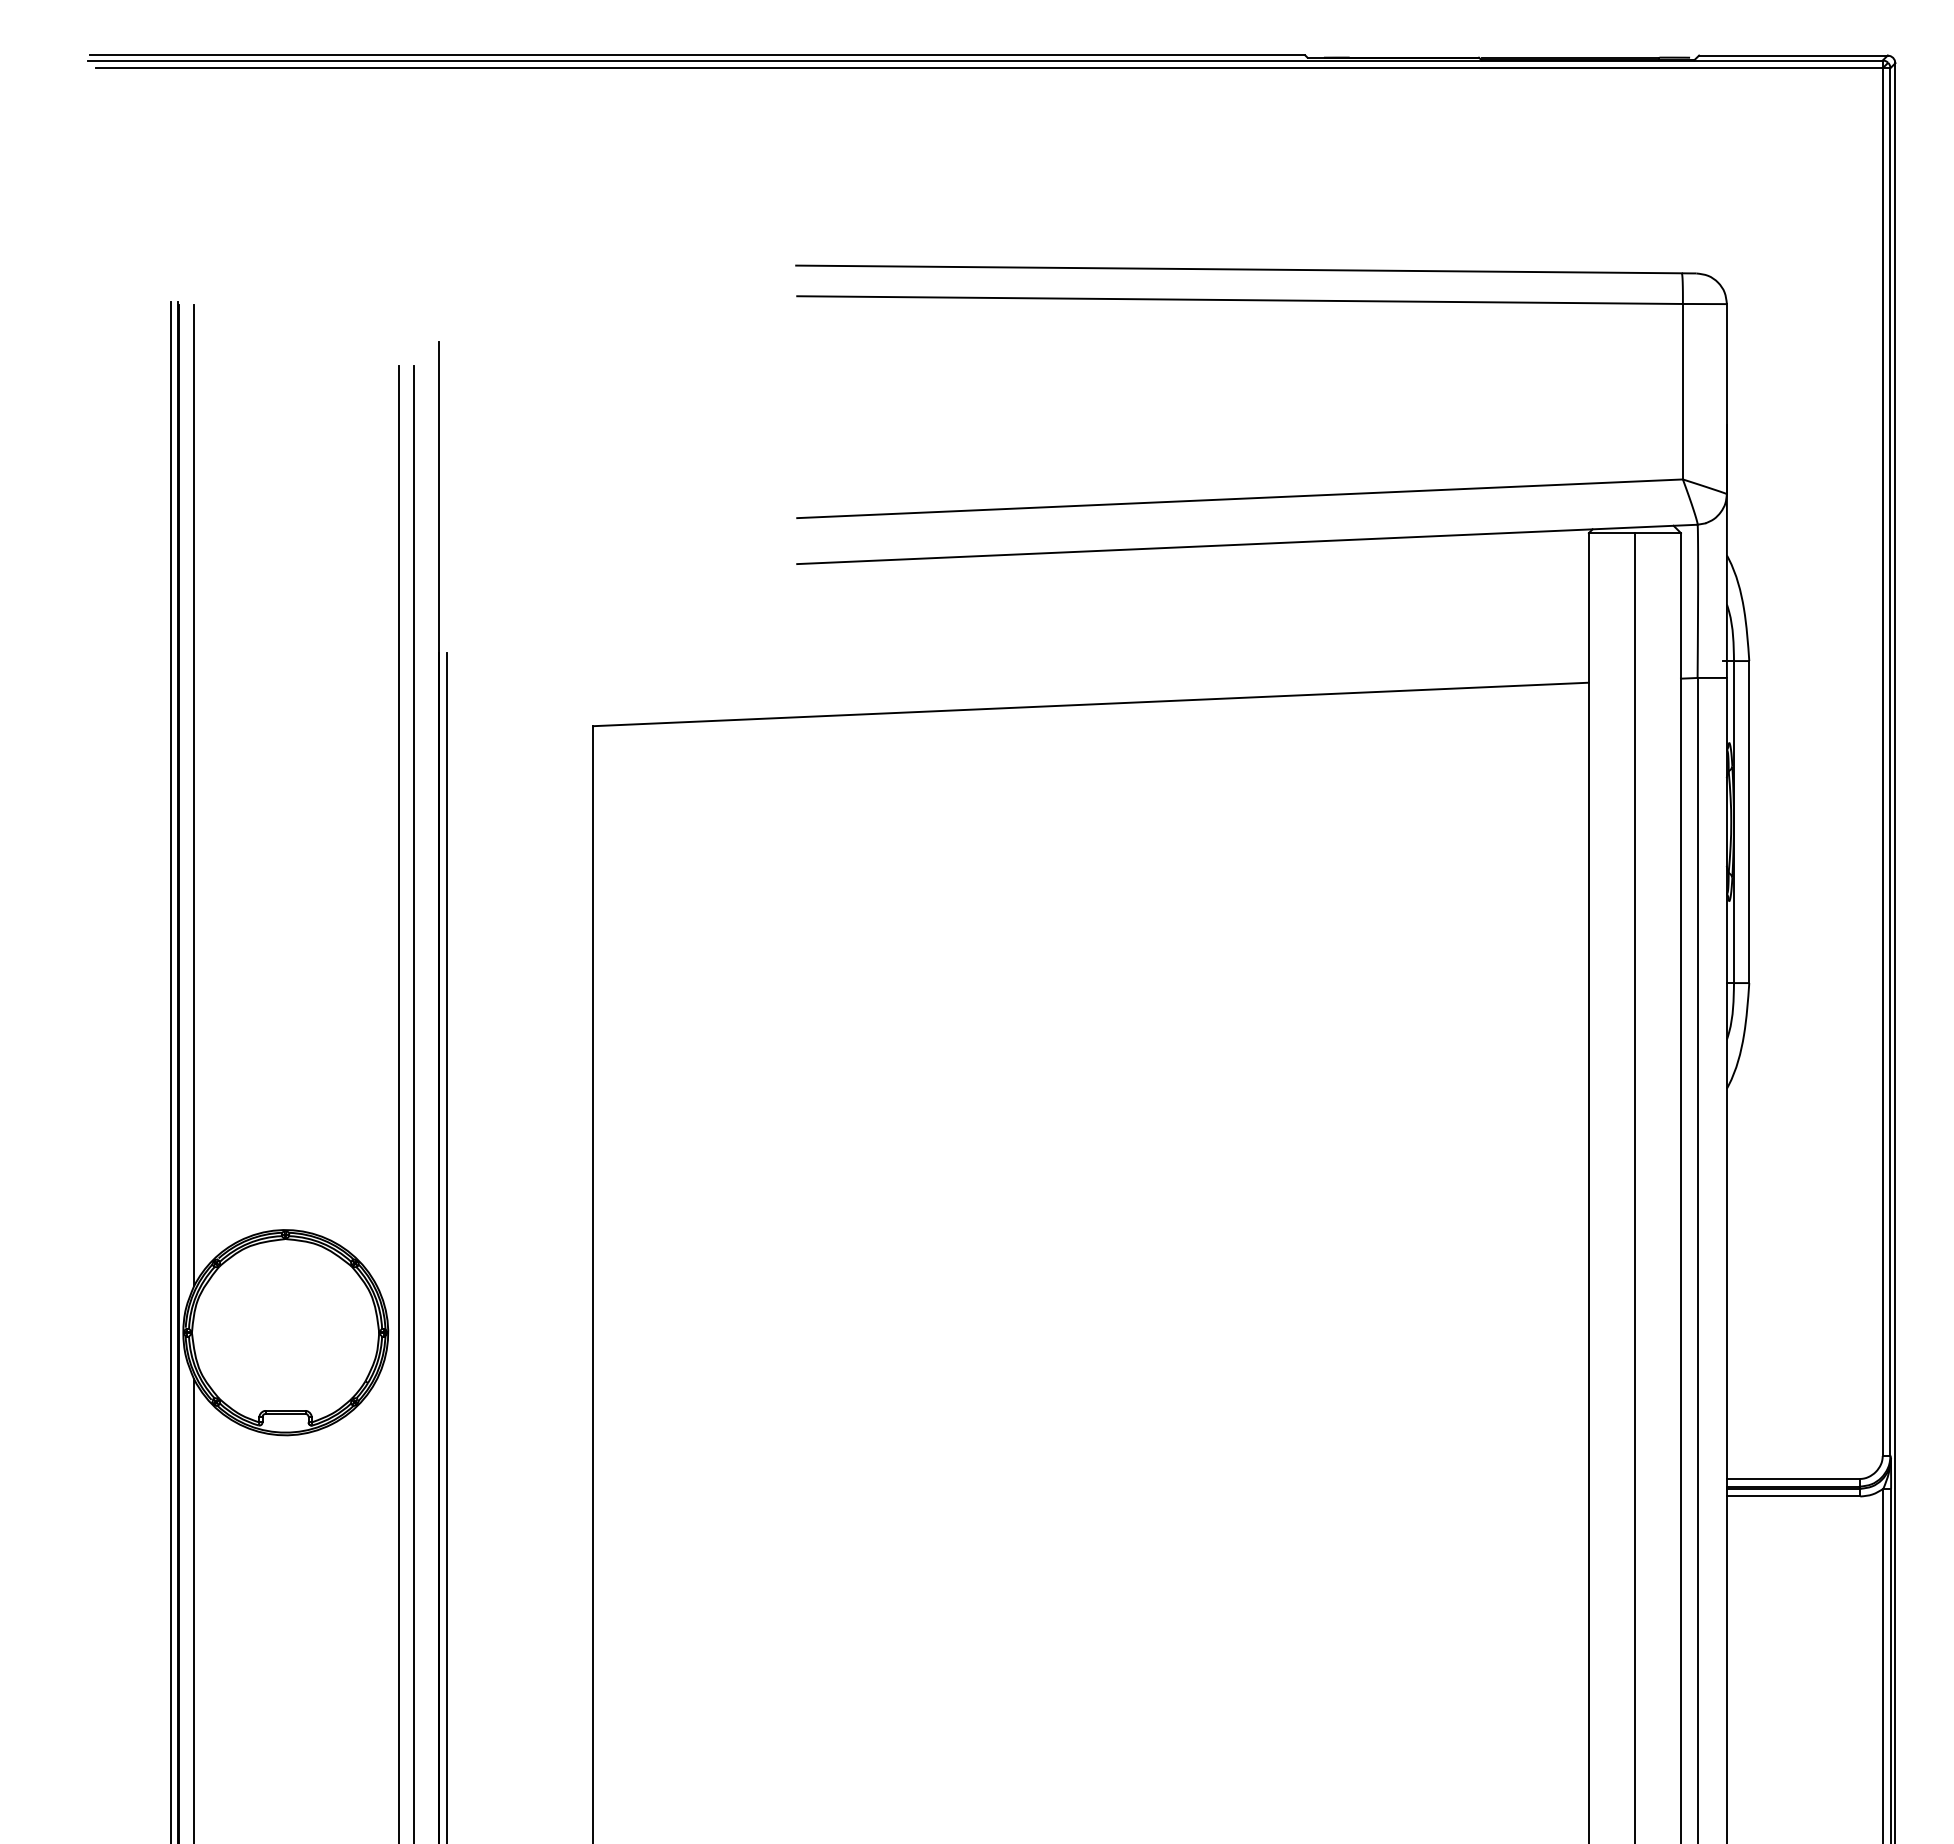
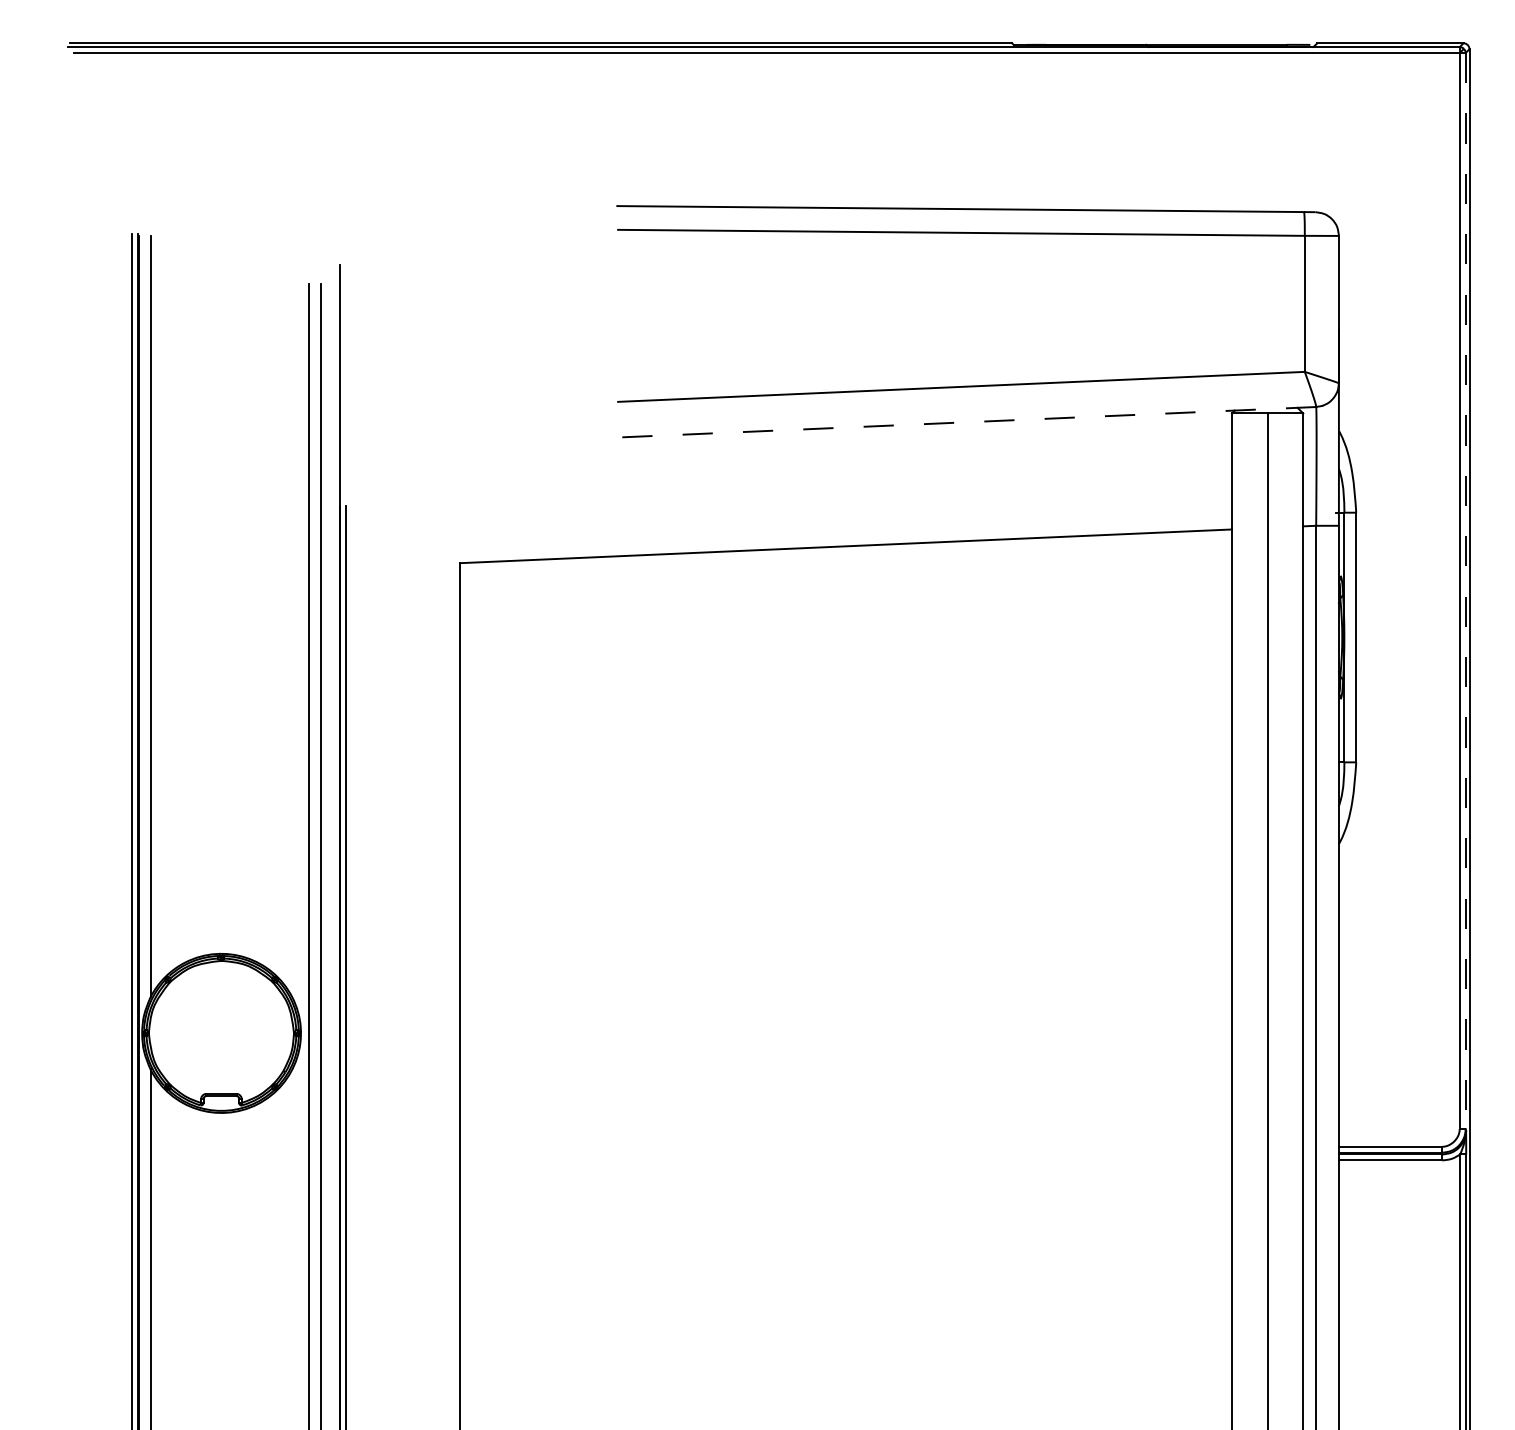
line: (1247, 544) -> (967, 422), solid -> dashed
line: (1890, 762) -> (1465, 591), solid -> dashed

